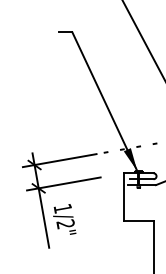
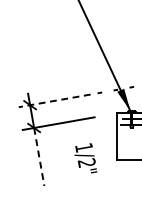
line: (59, 160) -> (54, 100), solid -> dashed
line: (44, 218) -> (39, 157), solid -> dashed
text: (64, 219) -> (85, 158), moved

